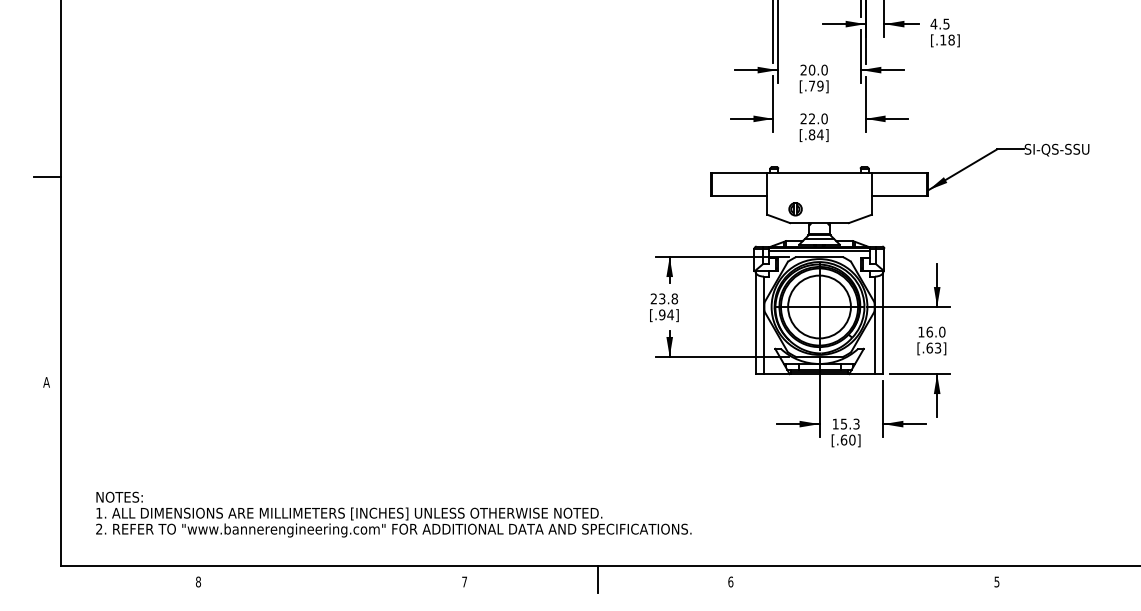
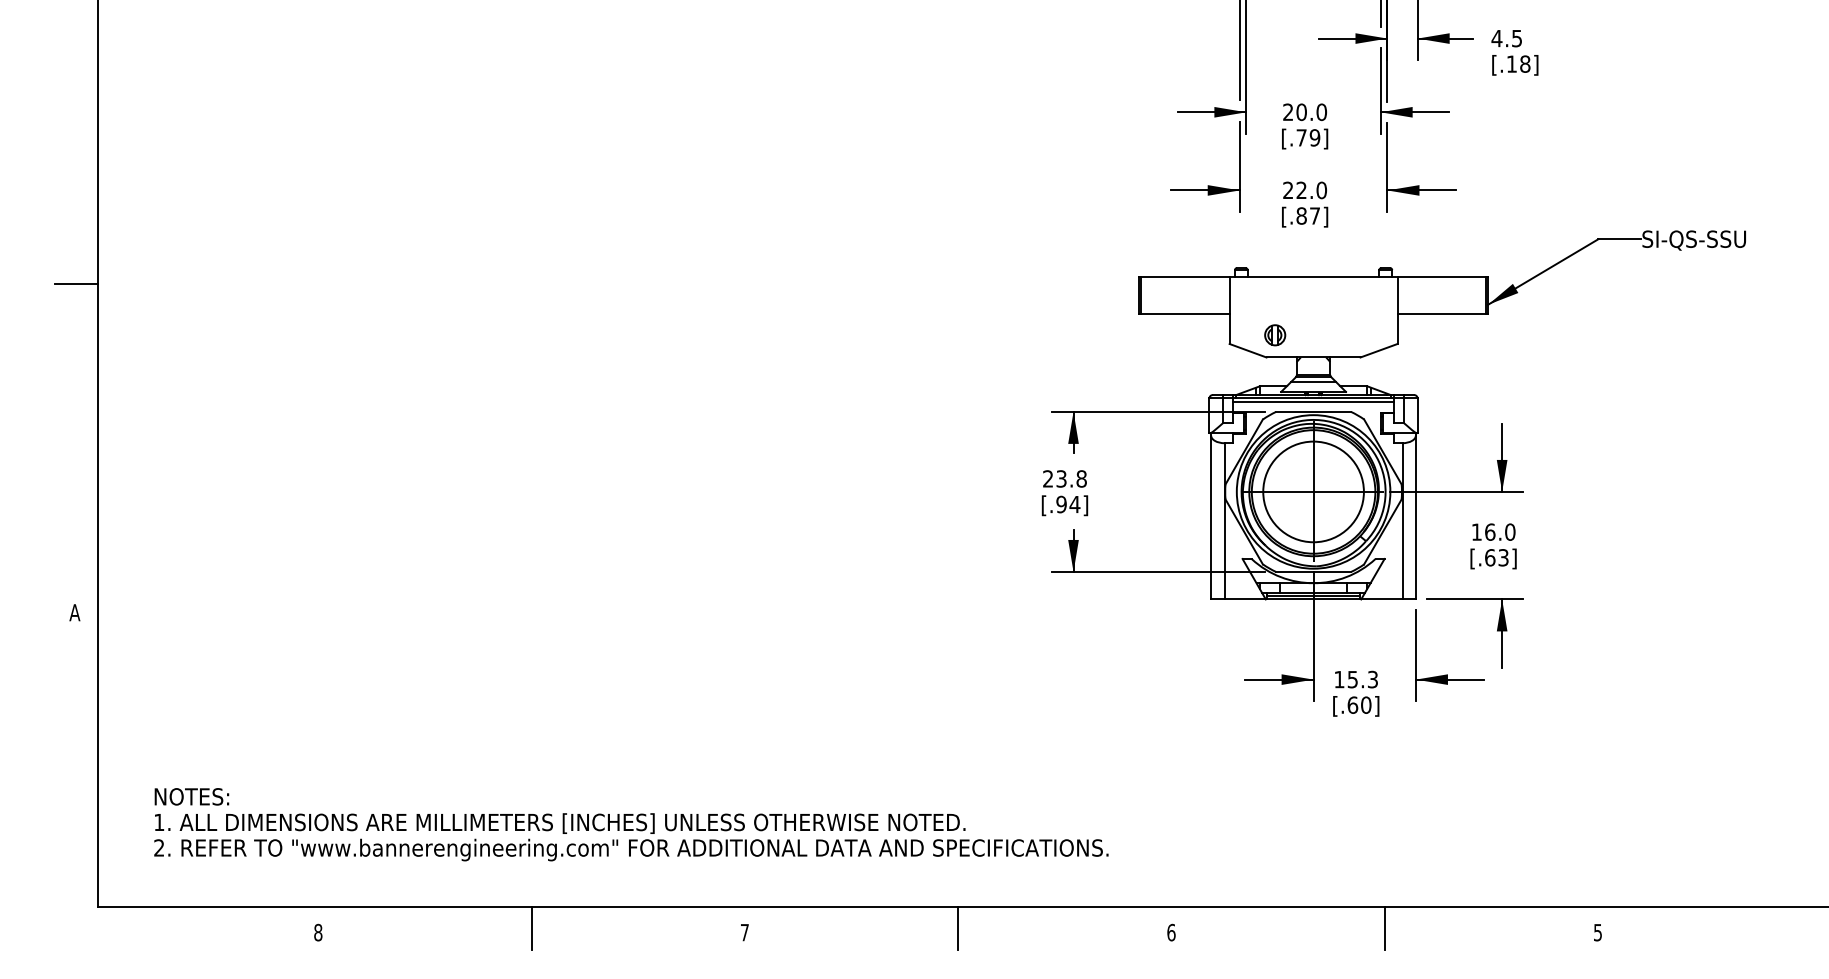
text: (820, 134) -> (1315, 215), [.84] -> [.87]
line: (331, 579) -> (531, 928), added
line: (863, 579) -> (1384, 928), added

